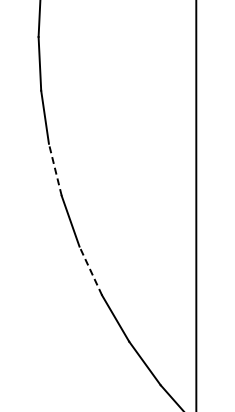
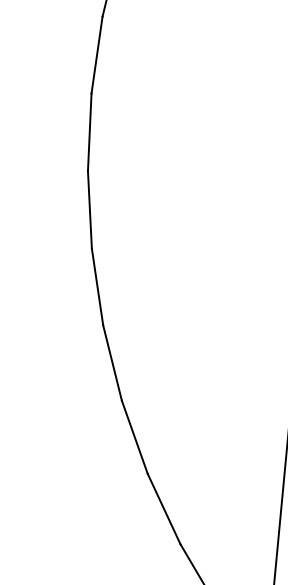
line: (55, 169) -> (97, 286), dashed -> solid
line: (90, 270) -> (134, 436), dashed -> solid

